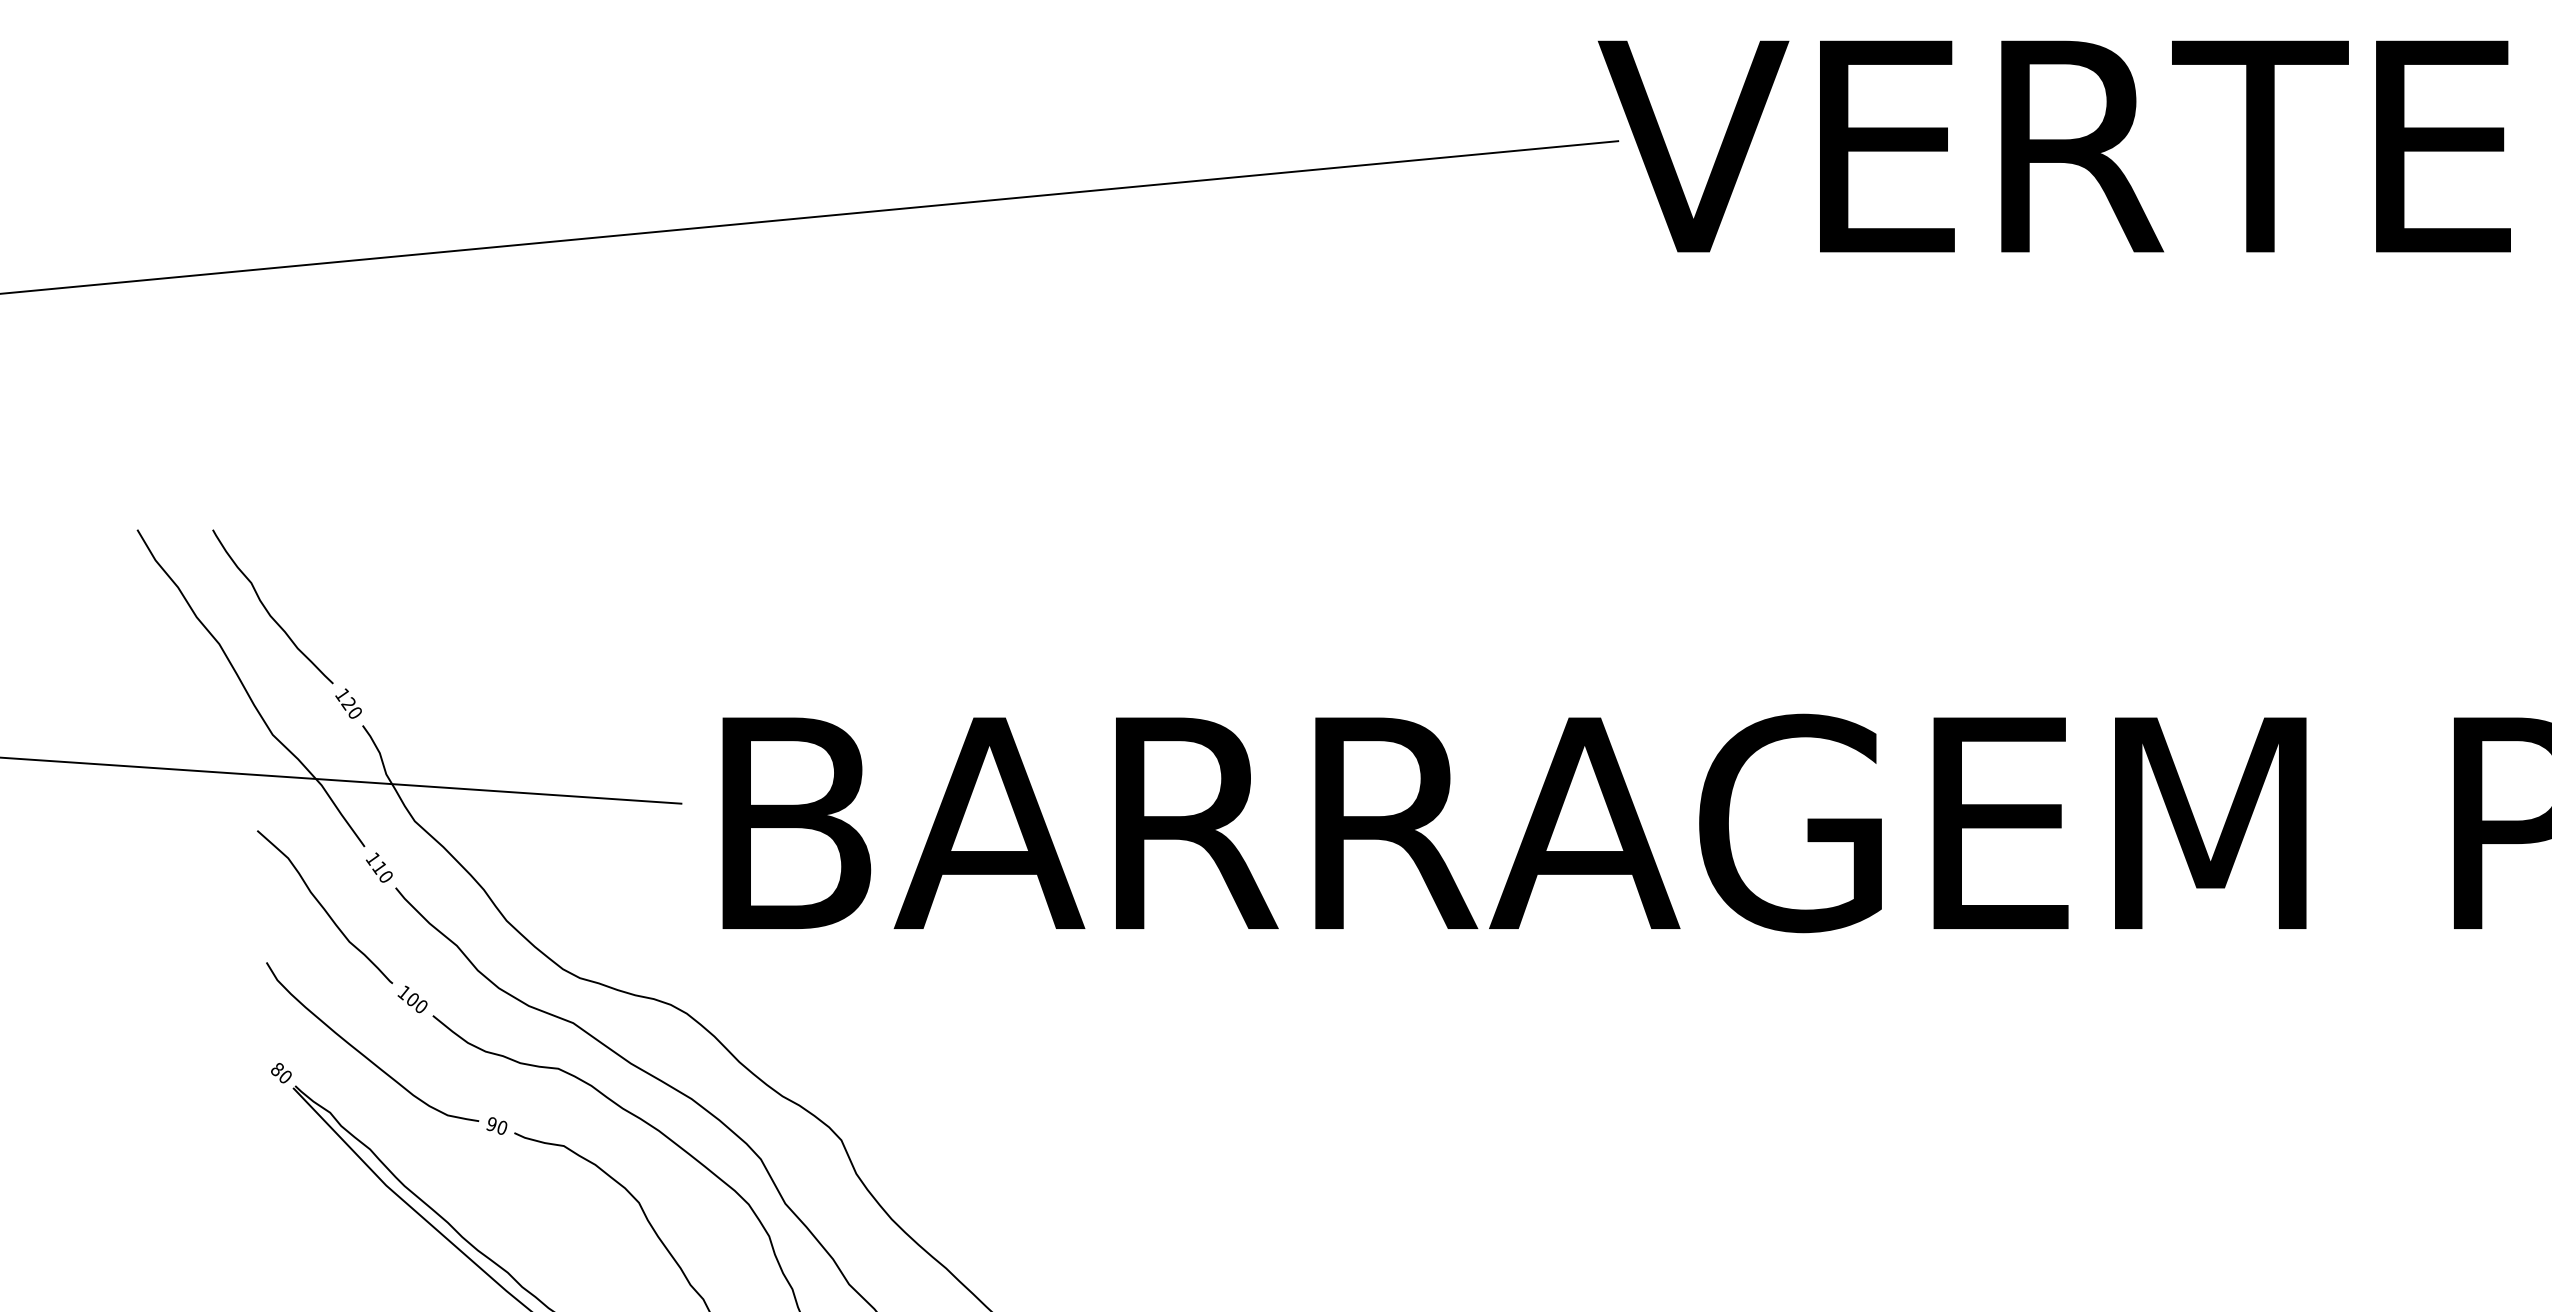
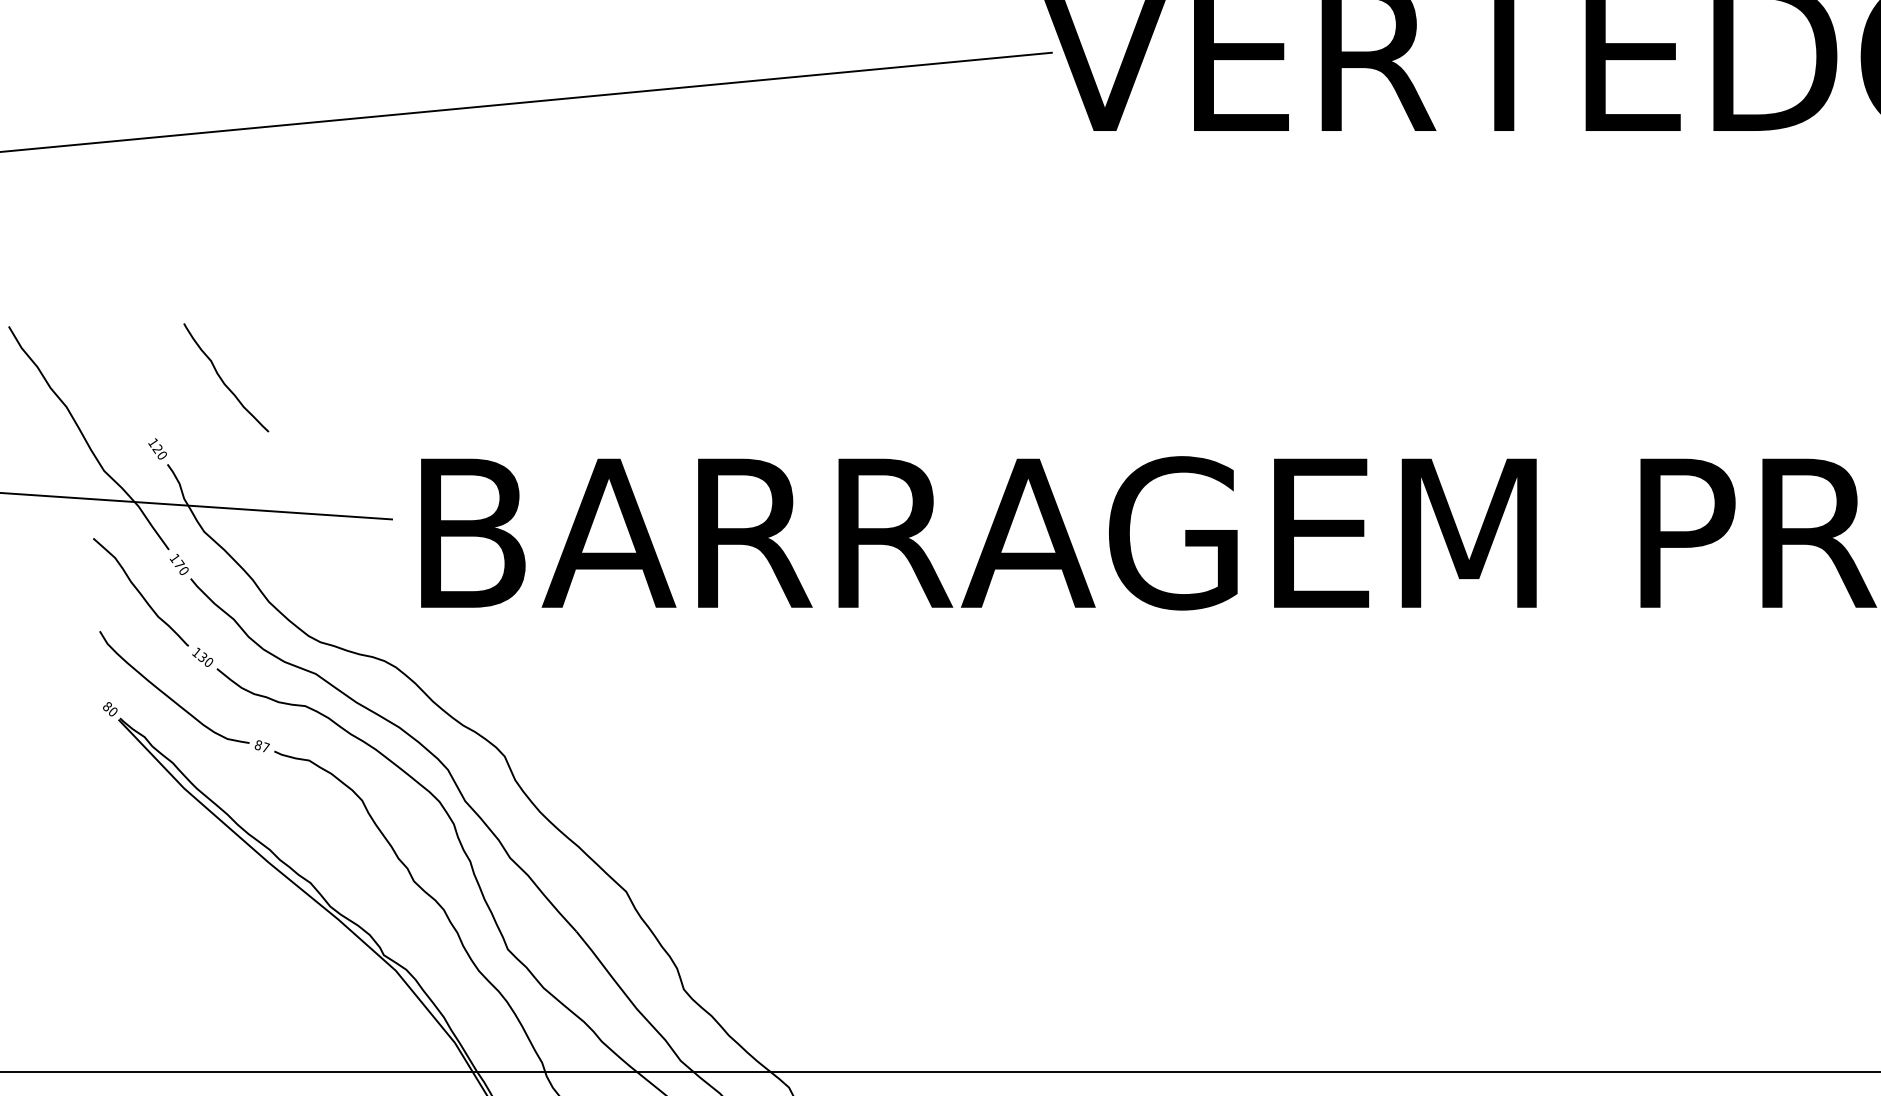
curve: (268, 610) -> (223, 380), moved
text: (379, 867) -> (179, 564), 110 -> 170
text: (412, 998) -> (202, 656), 100 -> 130
text: (496, 1126) -> (261, 746), 90 -> 87

